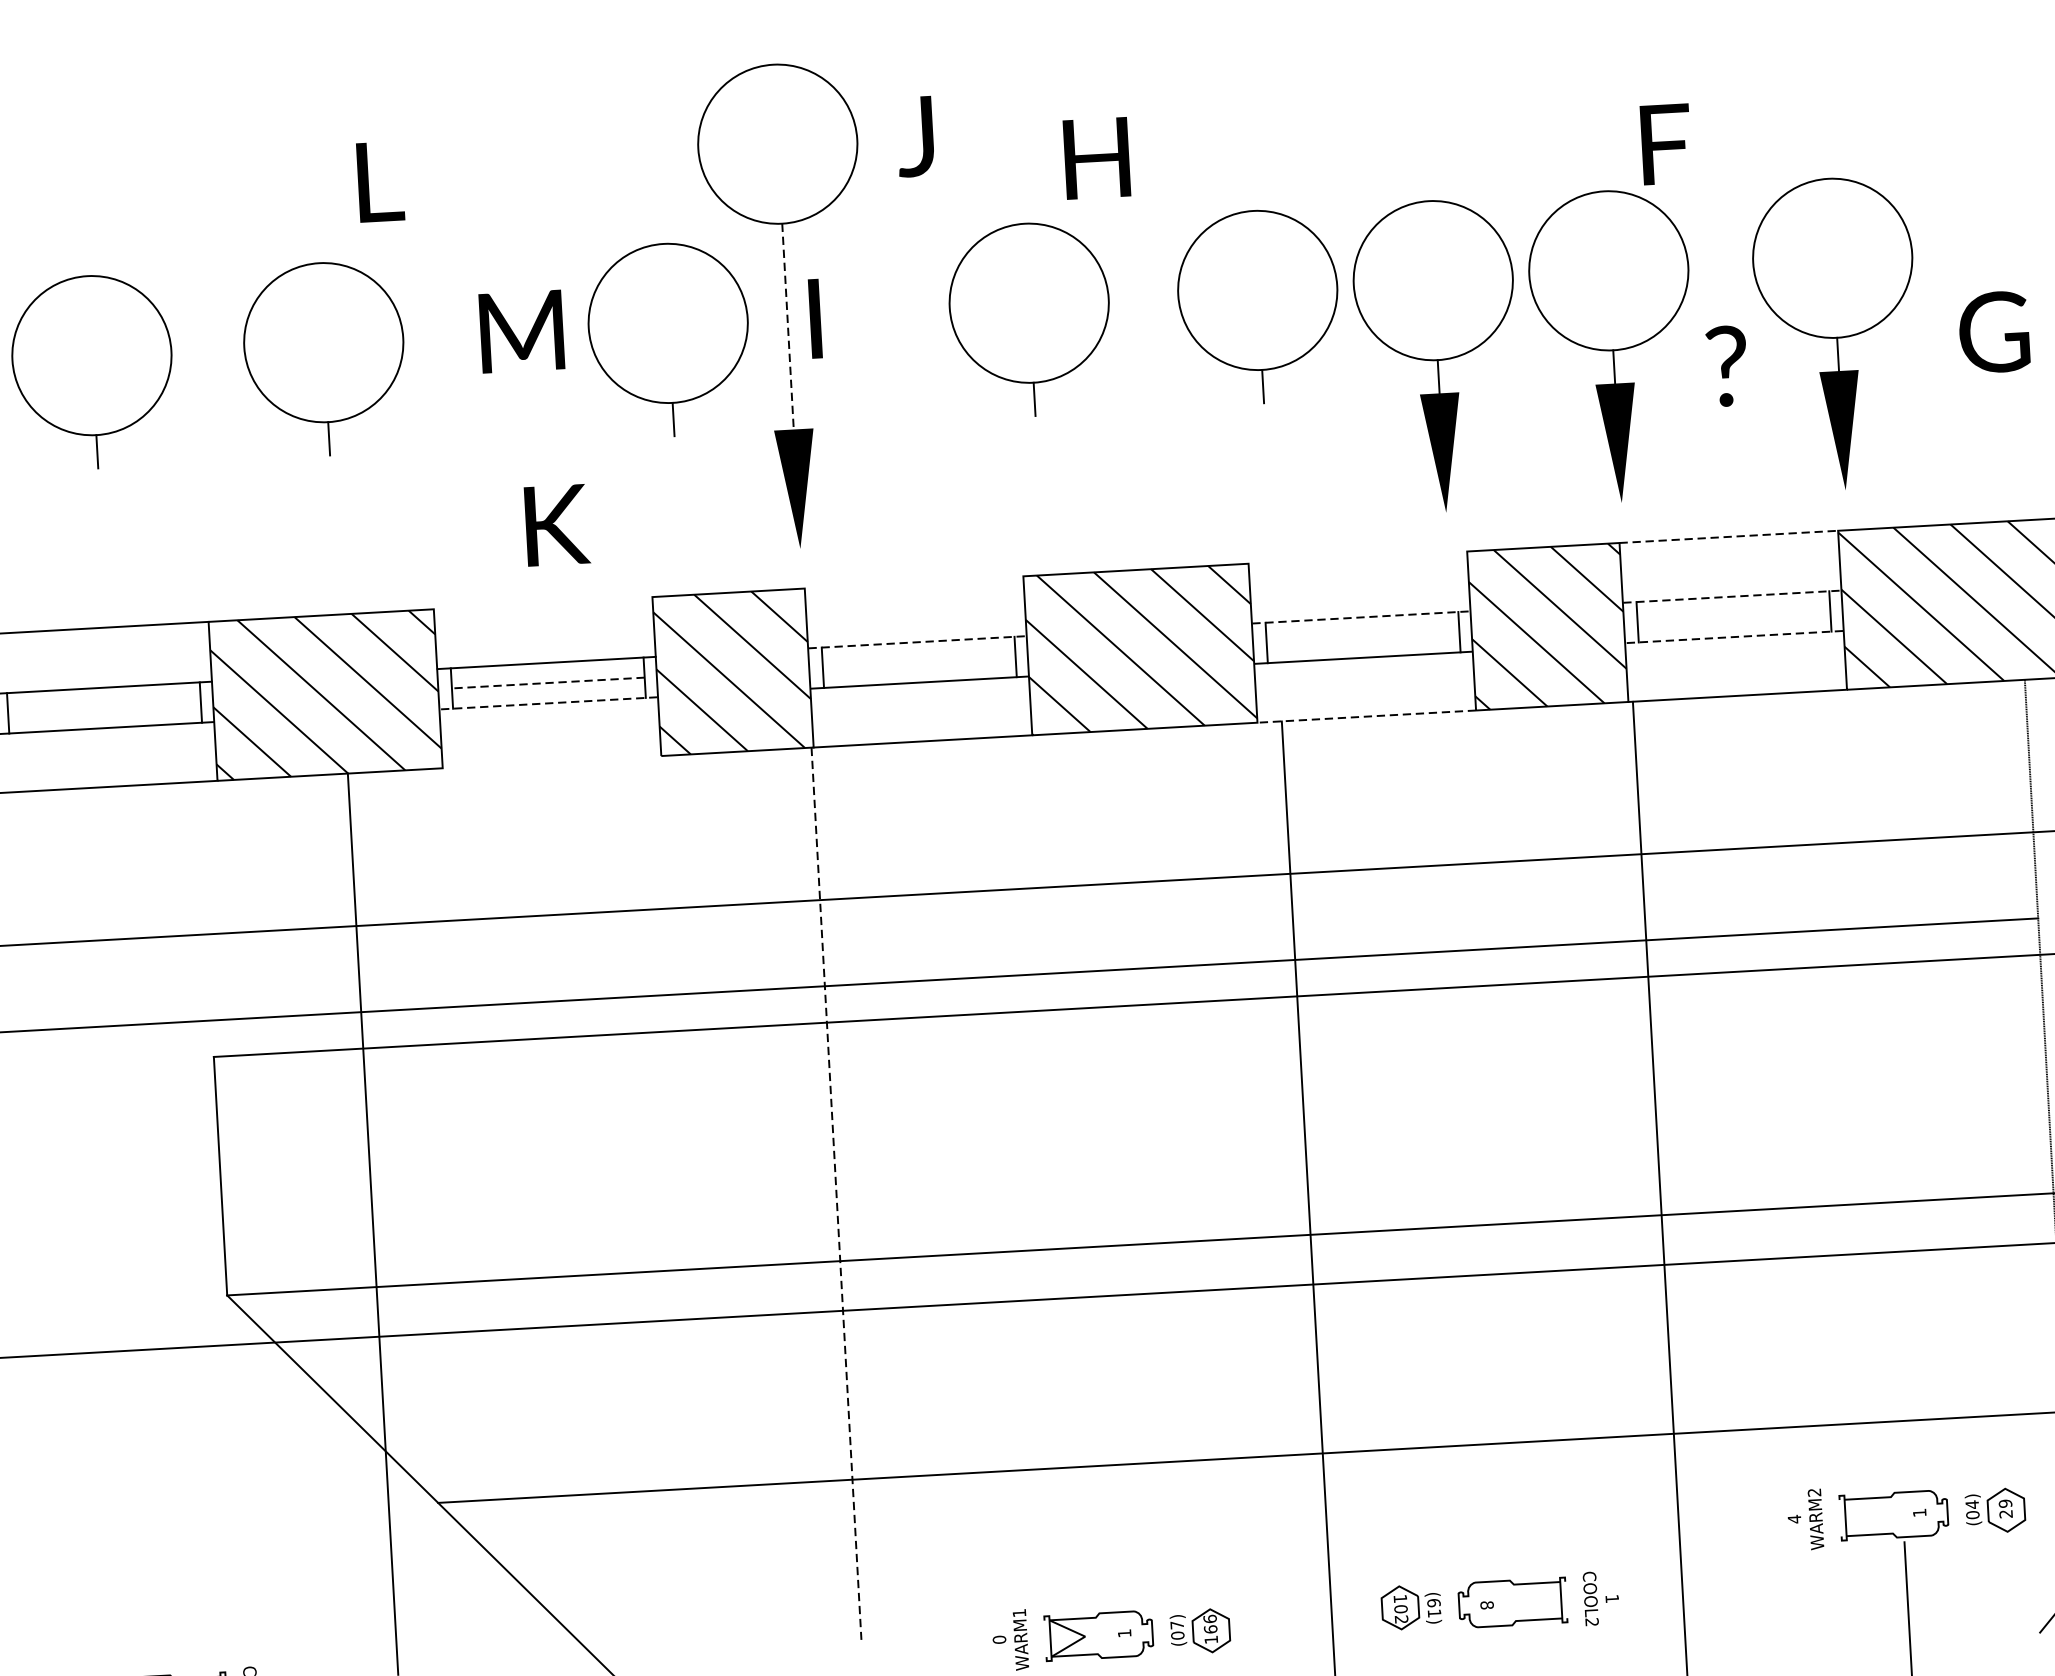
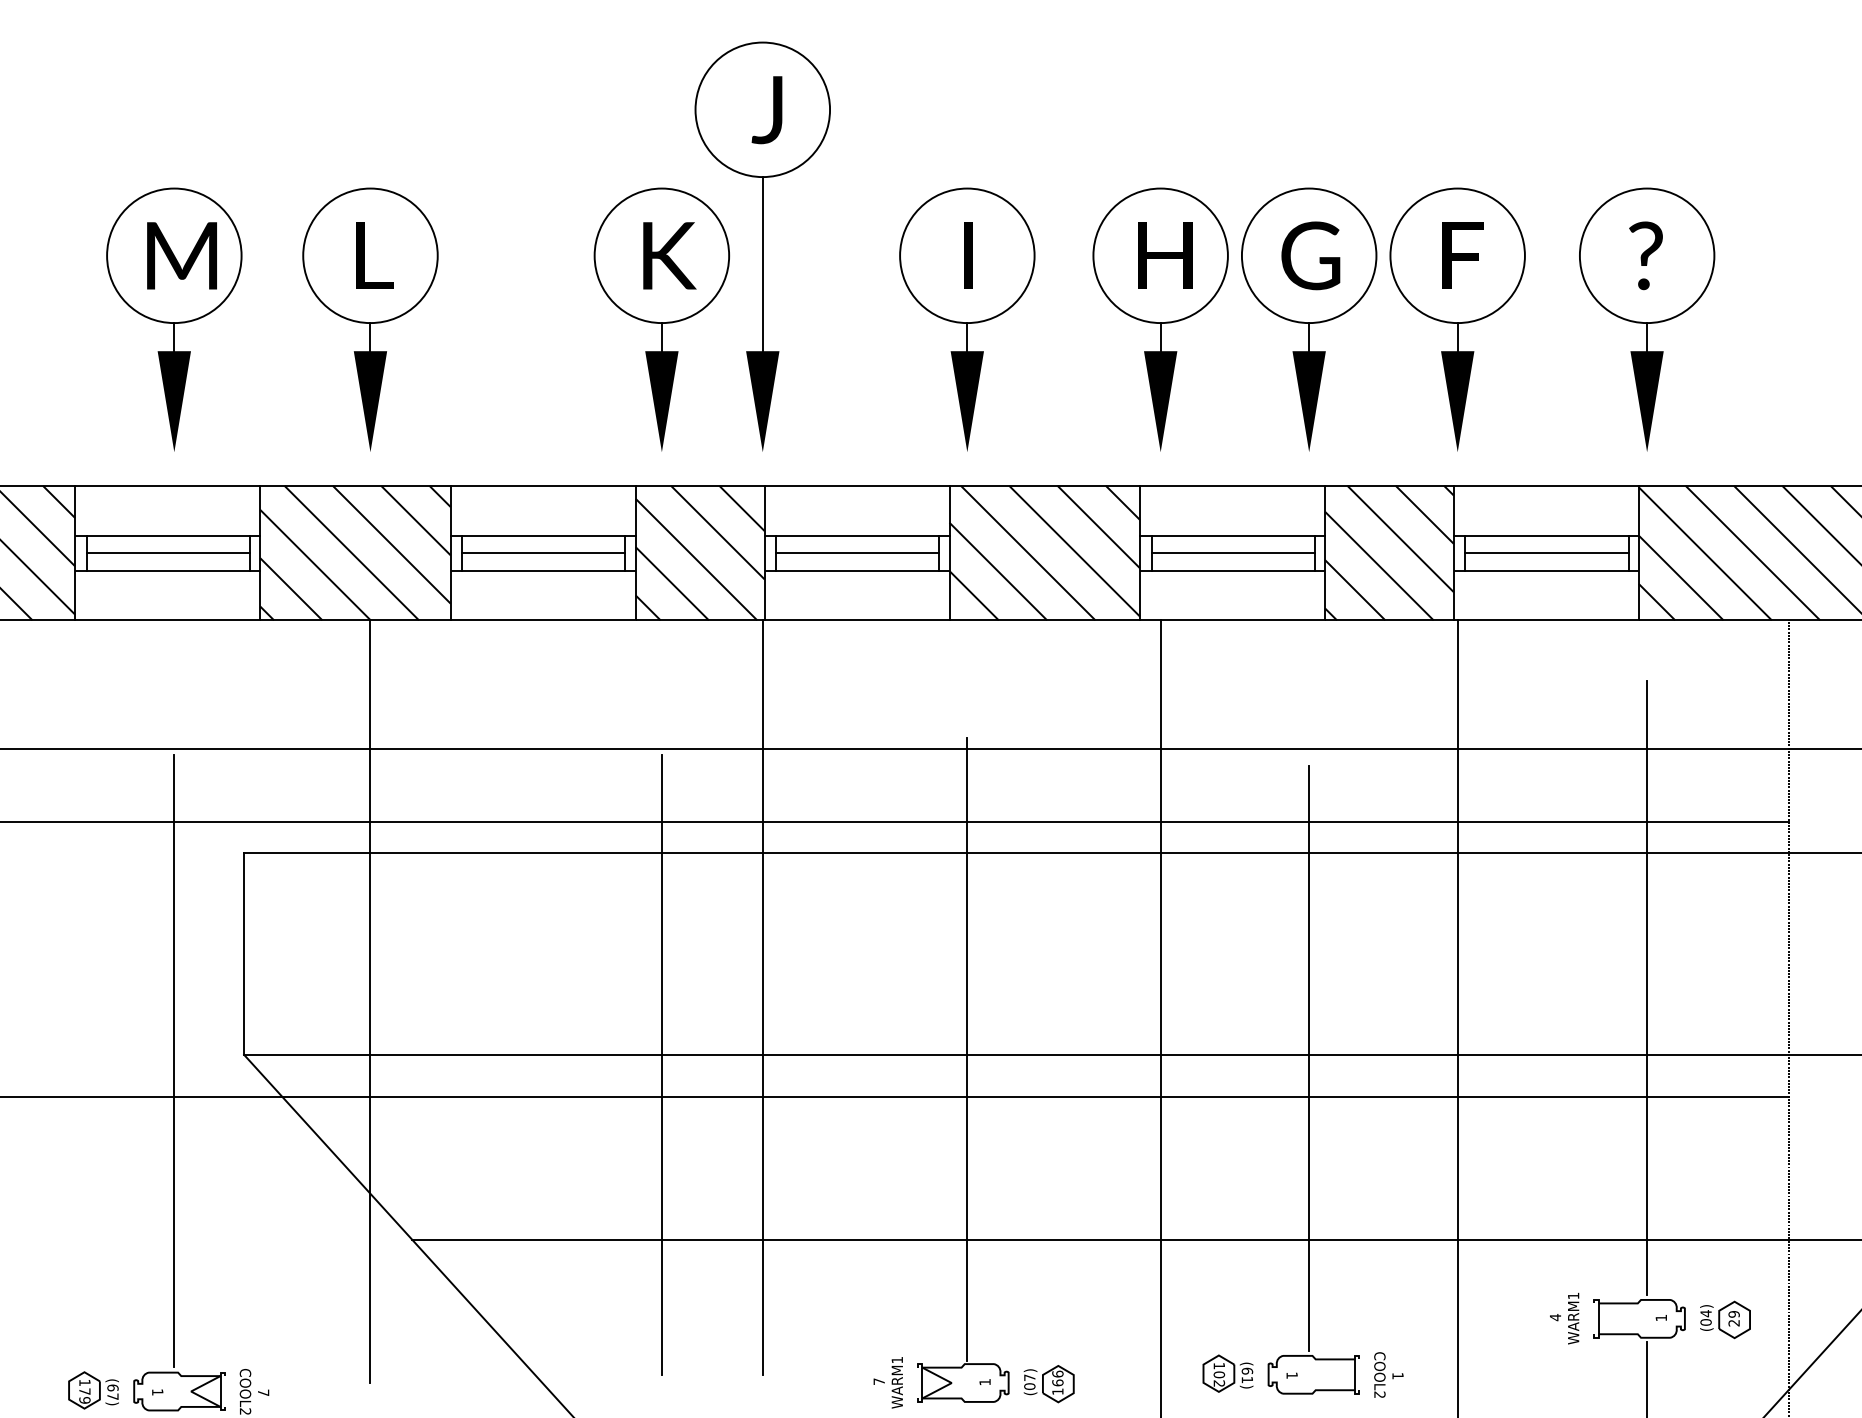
text: (914, 137) -> (766, 110), moved
text: (1665, 143) -> (1462, 255), moved
text: (1097, 157) -> (1165, 255), moved
text: (379, 181) -> (374, 255), moved
text: (815, 318) -> (968, 255), moved
line: (787, 327) -> (762, 264), dashed -> solid
text: (521, 331) -> (181, 255), moved
text: (1993, 331) -> (1310, 255), moved
text: (1726, 365) -> (1645, 255), moved
fill: (1267, 462) -> (1160, 401), added
fill: (1039, 475) -> (967, 401), added
fill: (677, 495) -> (661, 401), added
fill: (333, 514) -> (370, 401), added
text: (556, 524) -> (669, 255), moved
fill: (101, 527) -> (174, 401), added
line: (1728, 536) -> (1546, 485), dashed -> solid
line: (1357, 557) -> (1232, 485), added
line: (913, 582) -> (856, 485), added
line: (1733, 596) -> (1547, 536), dashed -> solid
line: (542, 602) -> (542, 485), added
line: (1733, 616) -> (1546, 553), added
line: (1362, 617) -> (1233, 536), dashed -> solid
line: (1734, 636) -> (1546, 570), dashed -> solid
line: (1362, 637) -> (1232, 553), added
line: (917, 642) -> (857, 536), dashed -> solid
line: (919, 662) -> (857, 553), added
line: (547, 683) -> (543, 553), dashed -> solid
line: (549, 703) -> (543, 570), dashed -> solid
line: (103, 707) -> (167, 553), added
line: (1366, 716) -> (1232, 620), dashed -> solid
line: (551, 762) -> (542, 620), added
line: (1881, 1123) -> (1647, 987), added
line: (836, 1194) -> (762, 998), dashed -> solid
line: (1486, 1229) -> (1309, 1058), added
line: (1081, 1241) -> (967, 1049), added
line: (721, 1279) -> (661, 1064), added
line: (145, 1306) -> (174, 1060), added
text: (1813, 1492) -> (1572, 1295), WARM2 -> WARM1
text: (1486, 1605) -> (1291, 1375), 8 -> 1
text: (998, 1639) -> (878, 1381), 0 -> 7

